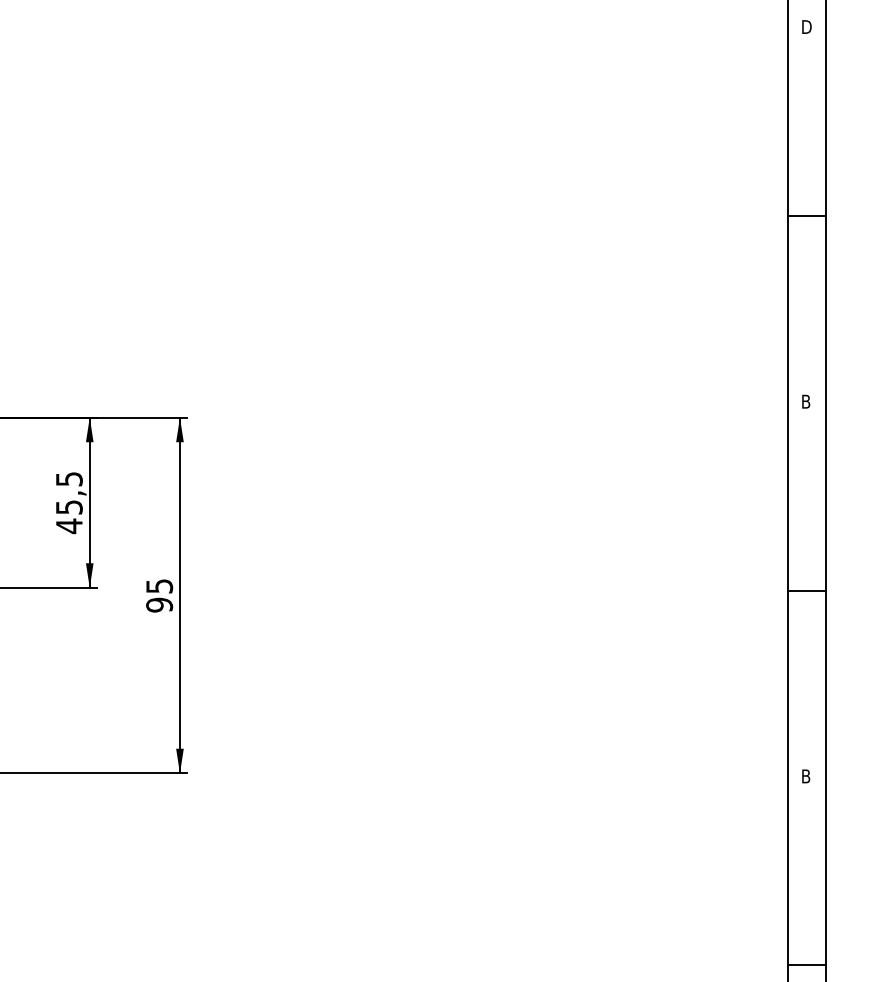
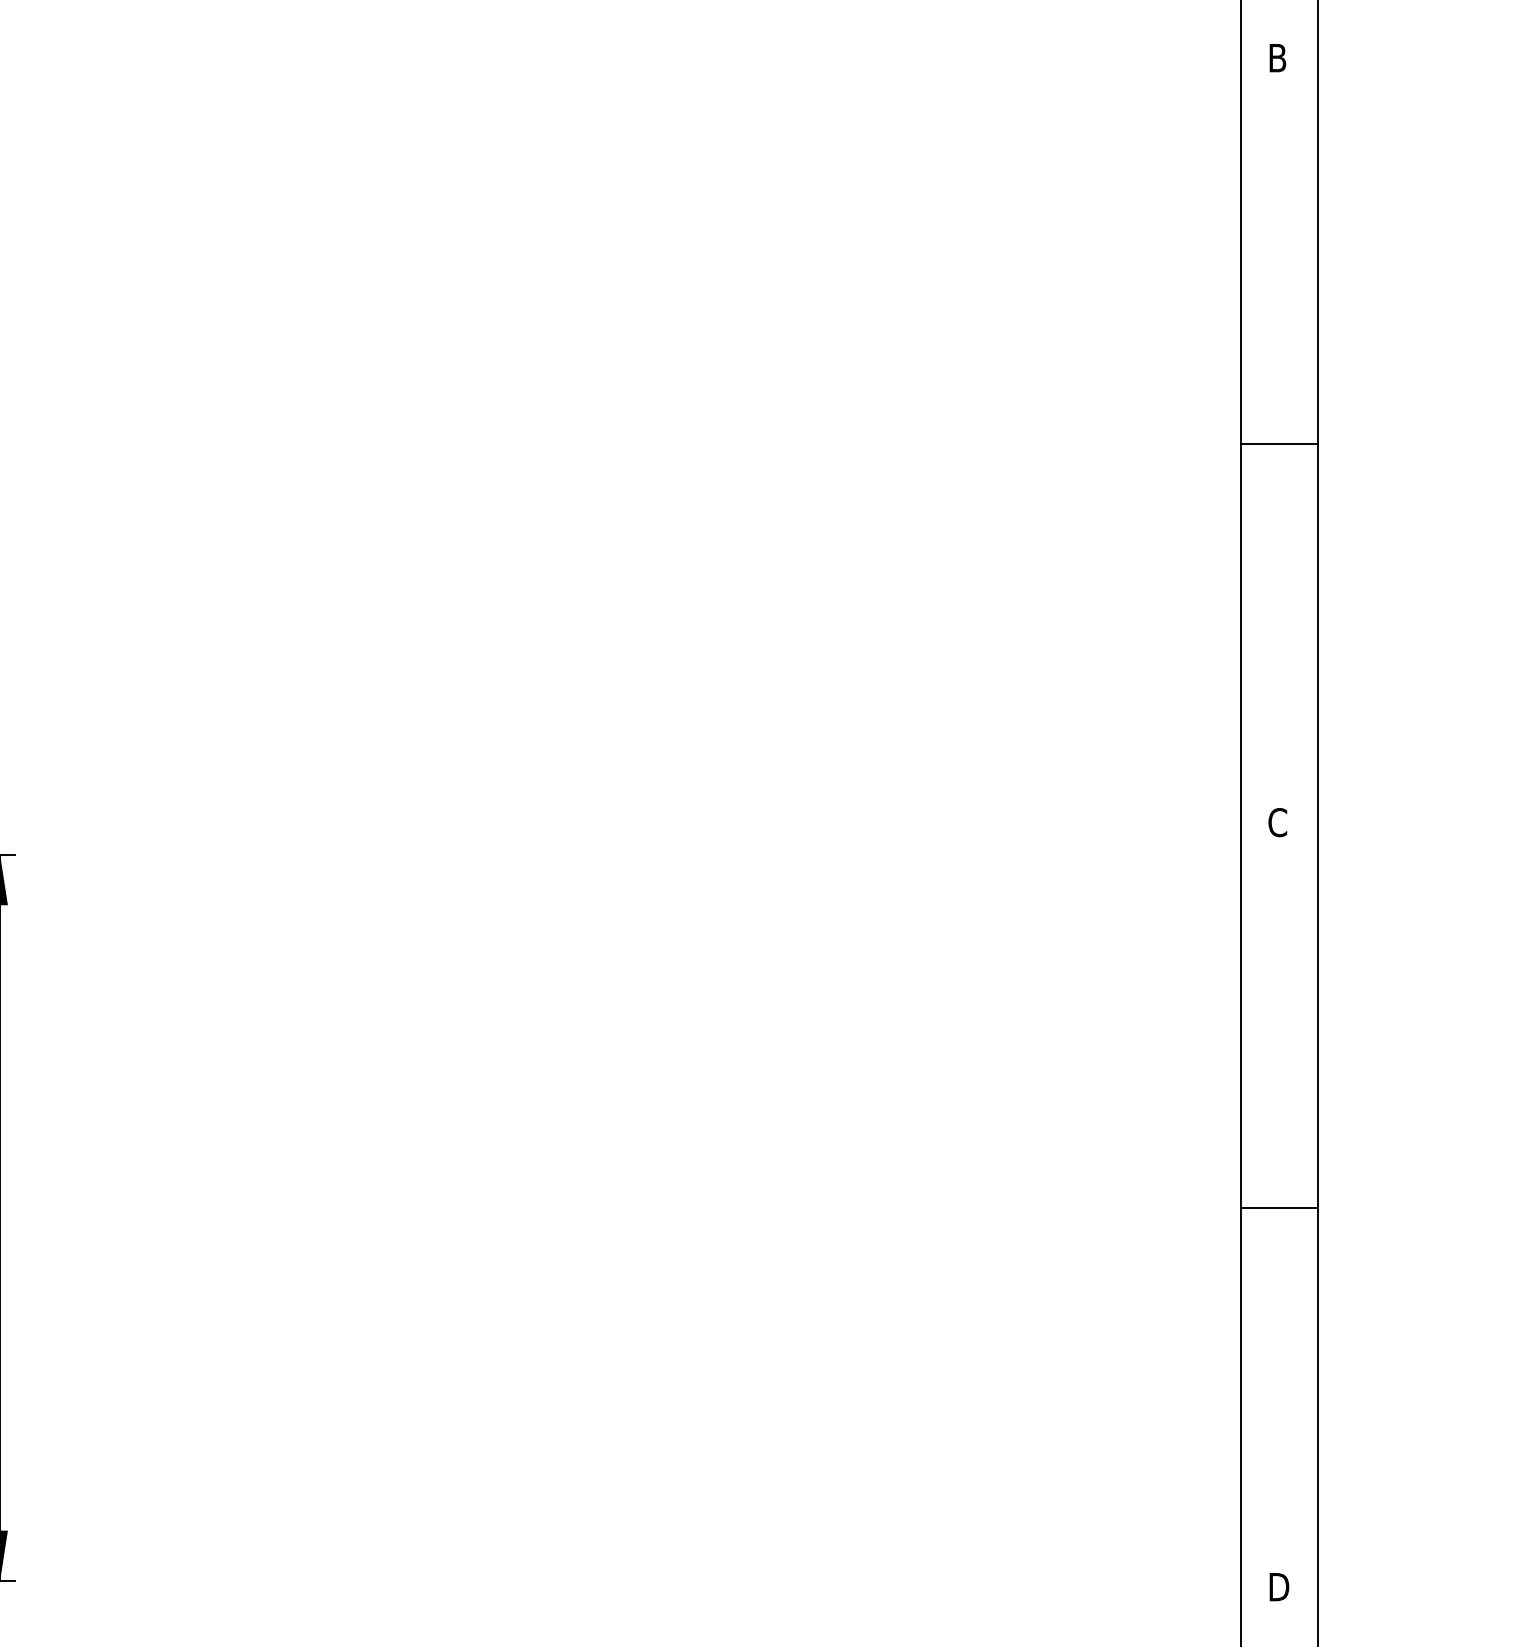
text: (807, 27) -> (1280, 59), D -> B
text: (805, 401) -> (1276, 822), B -> C
text: (807, 776) -> (1280, 1587), B -> D

